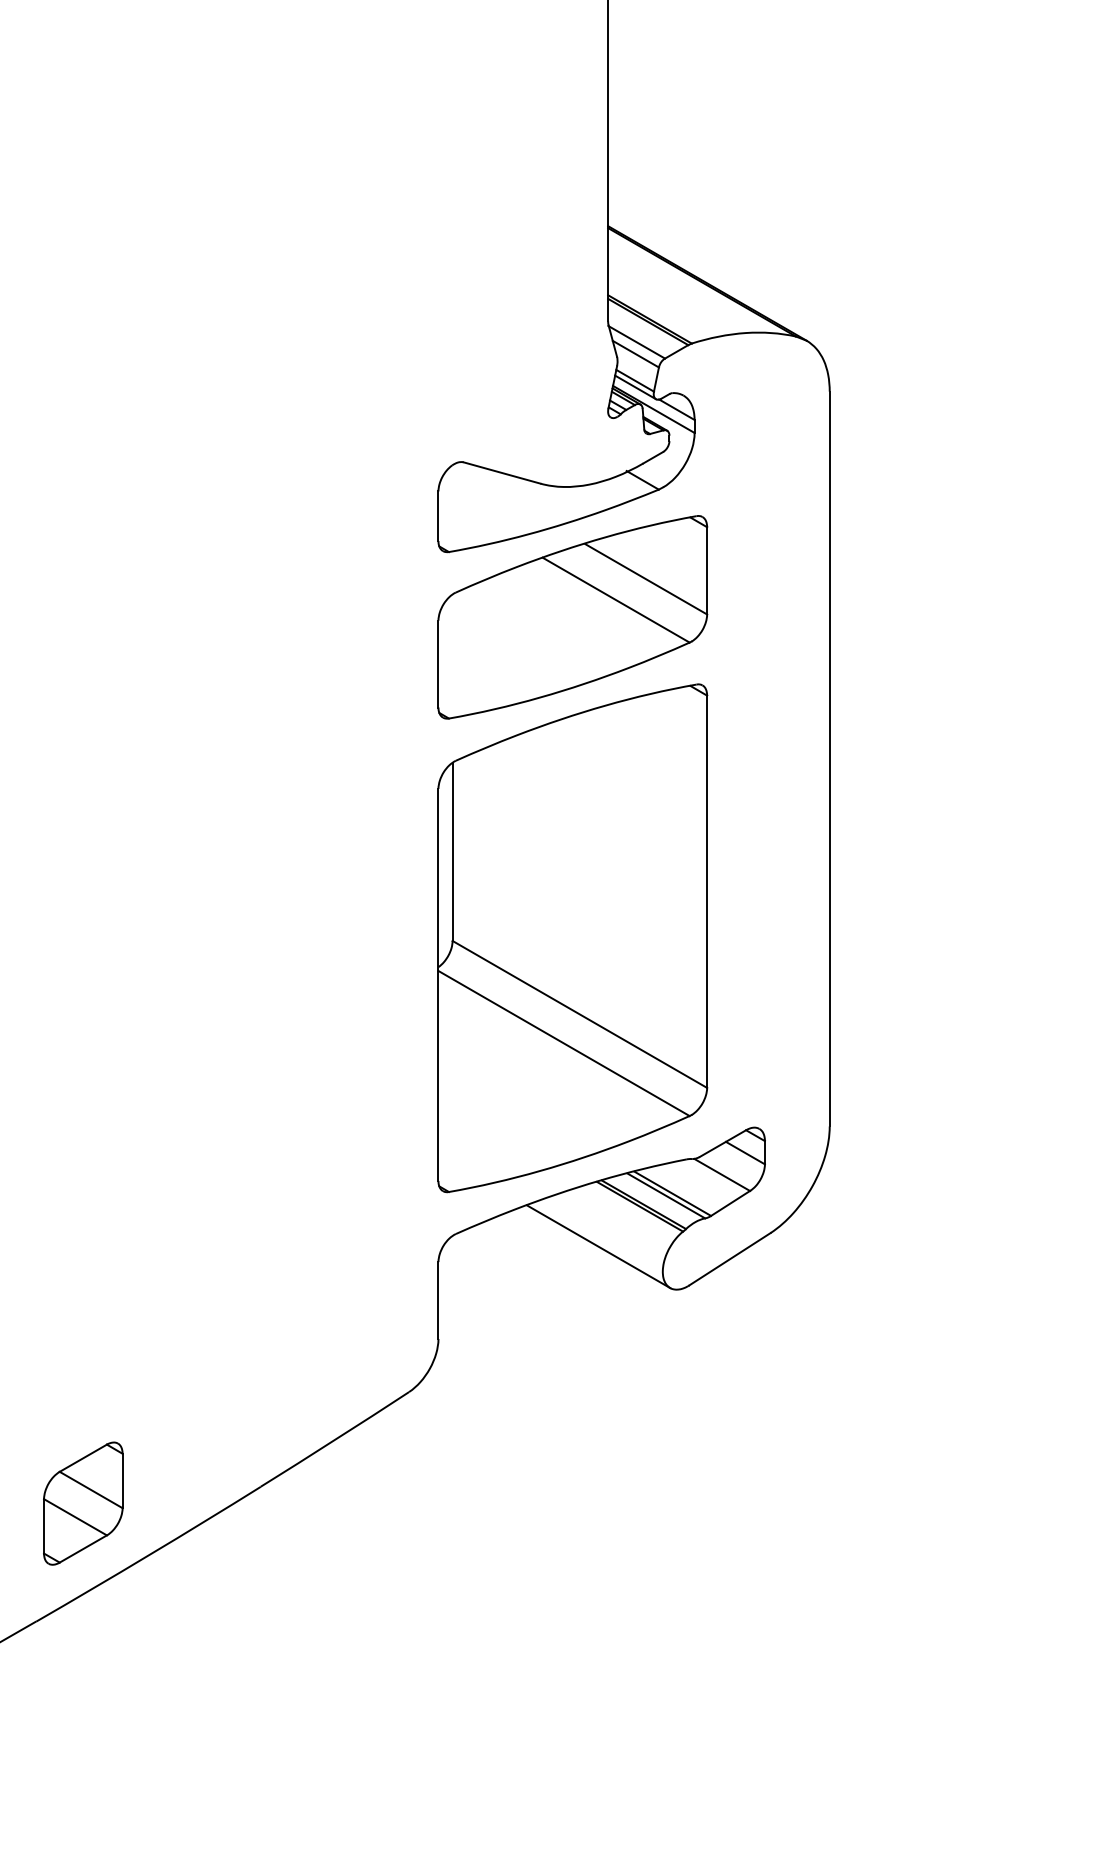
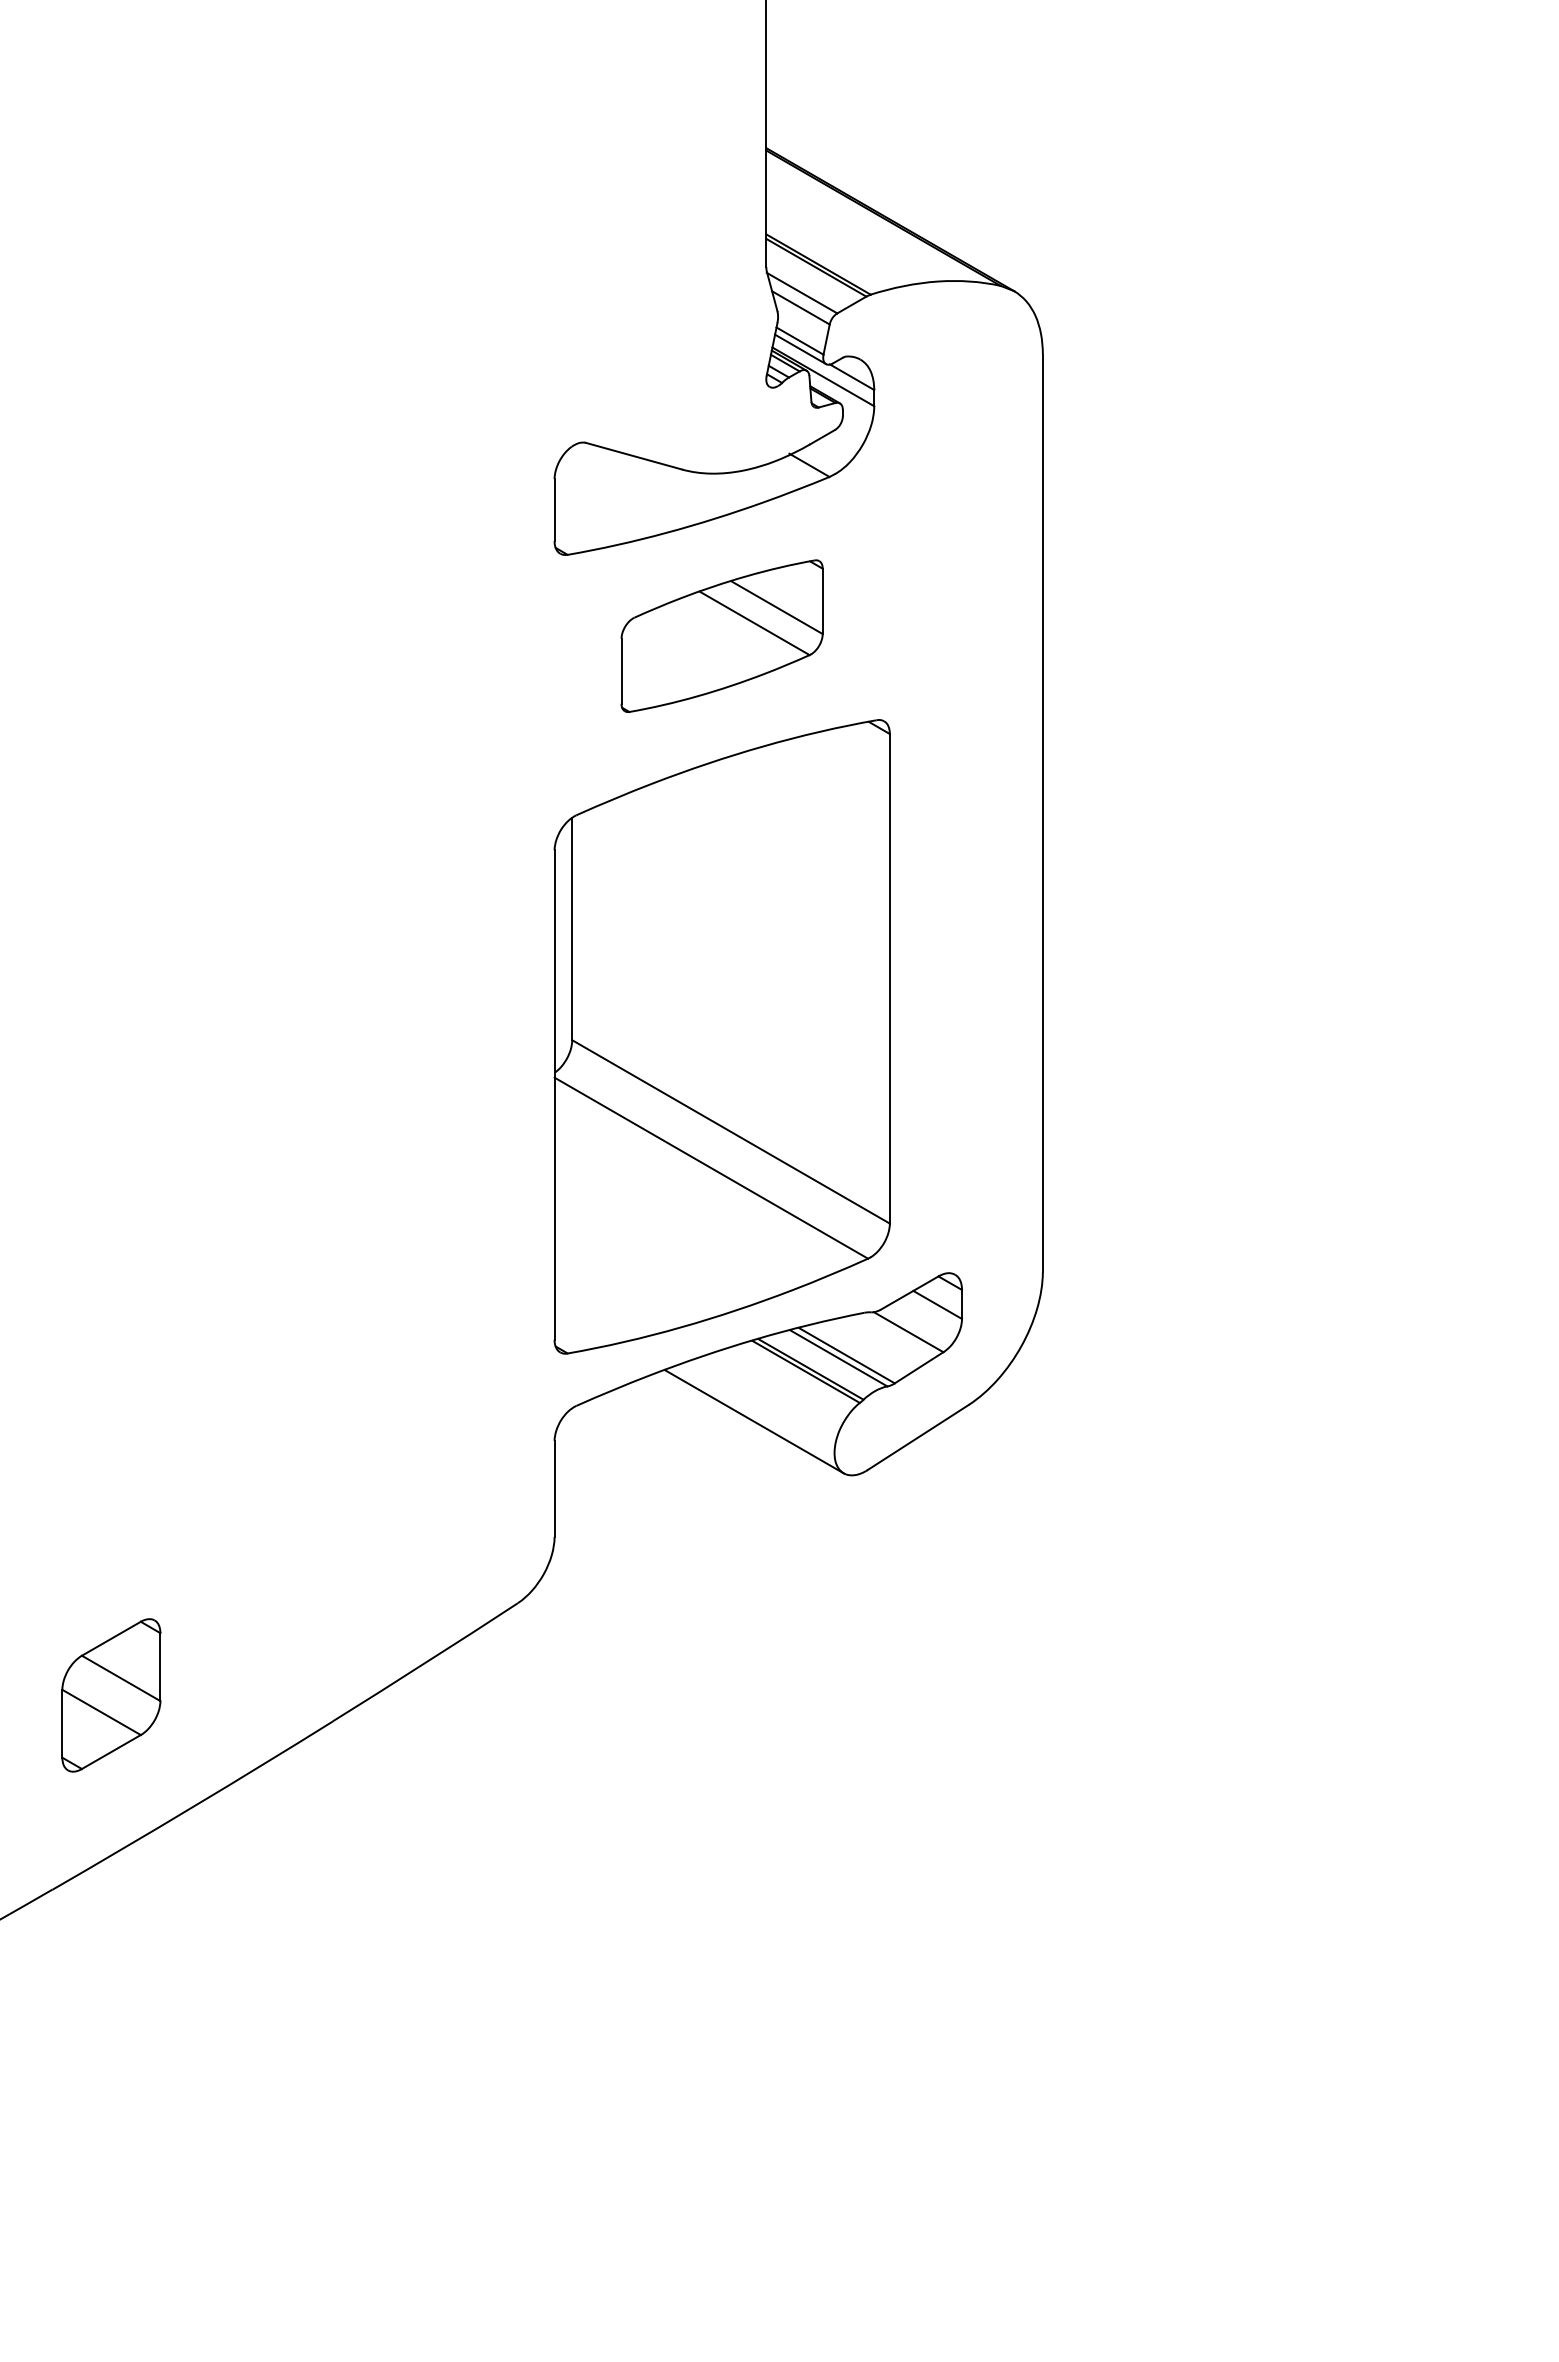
part: (572, 616) -> (721, 635), size x0.6
part: (83, 1503) -> (111, 1695), moved

